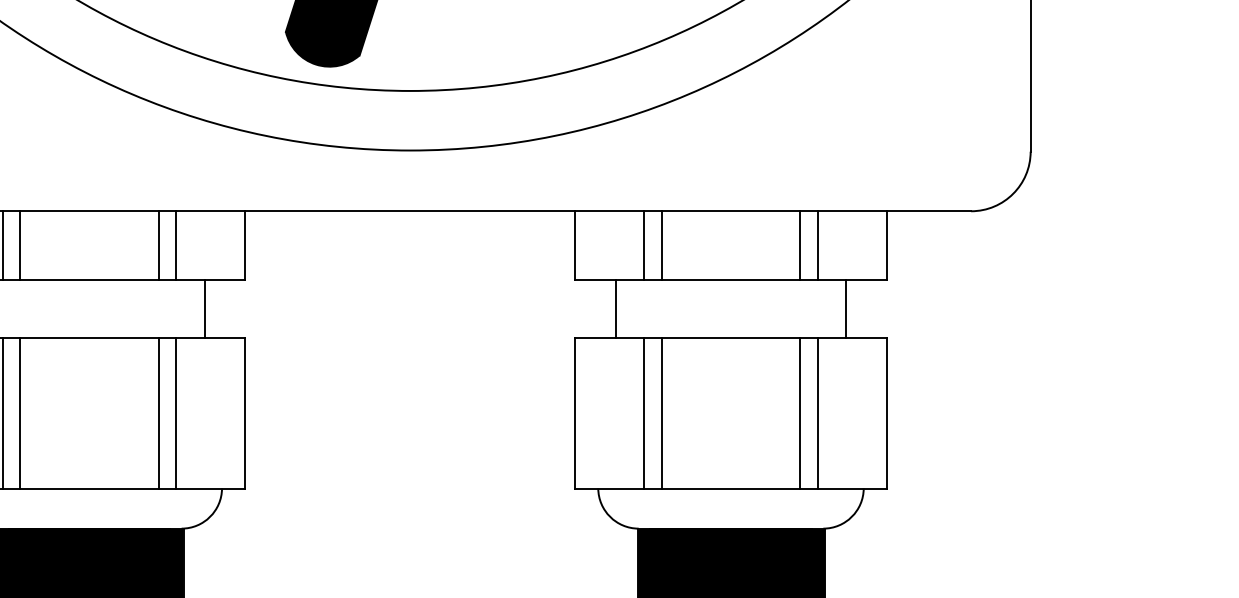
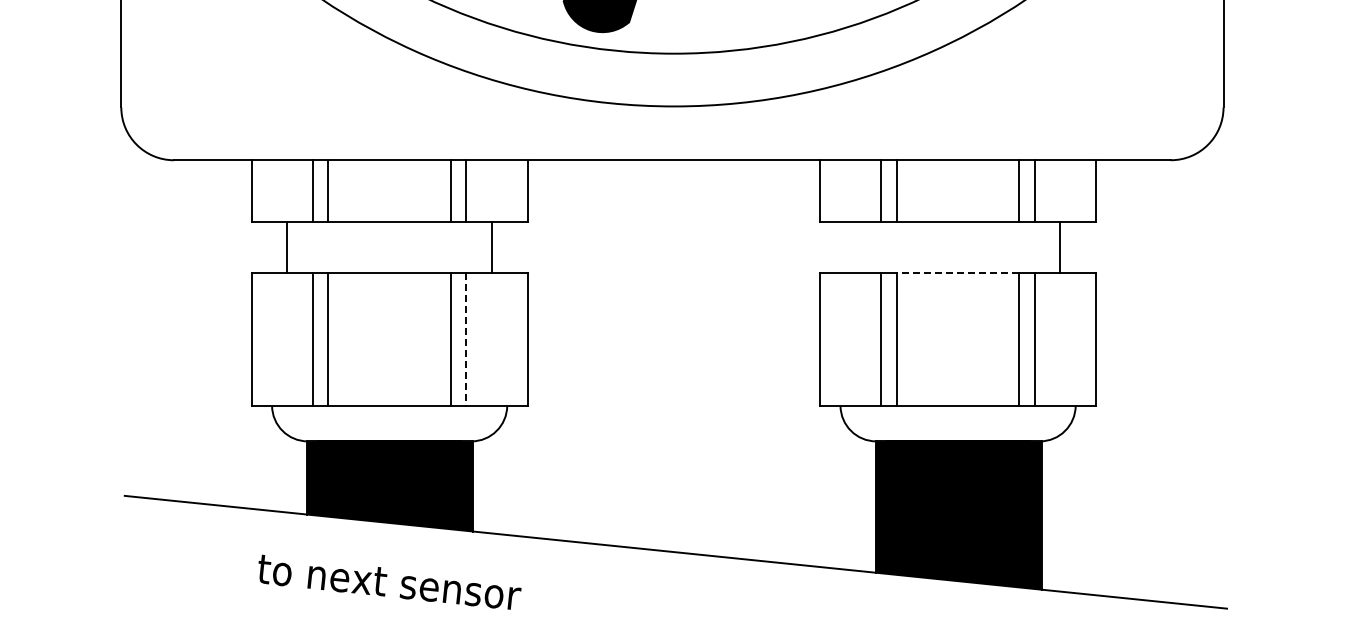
line: (615, 308) -> (855, 246), removed
line: (730, 337) -> (957, 272), solid -> dashed
line: (176, 413) -> (466, 339), solid -> dashed

